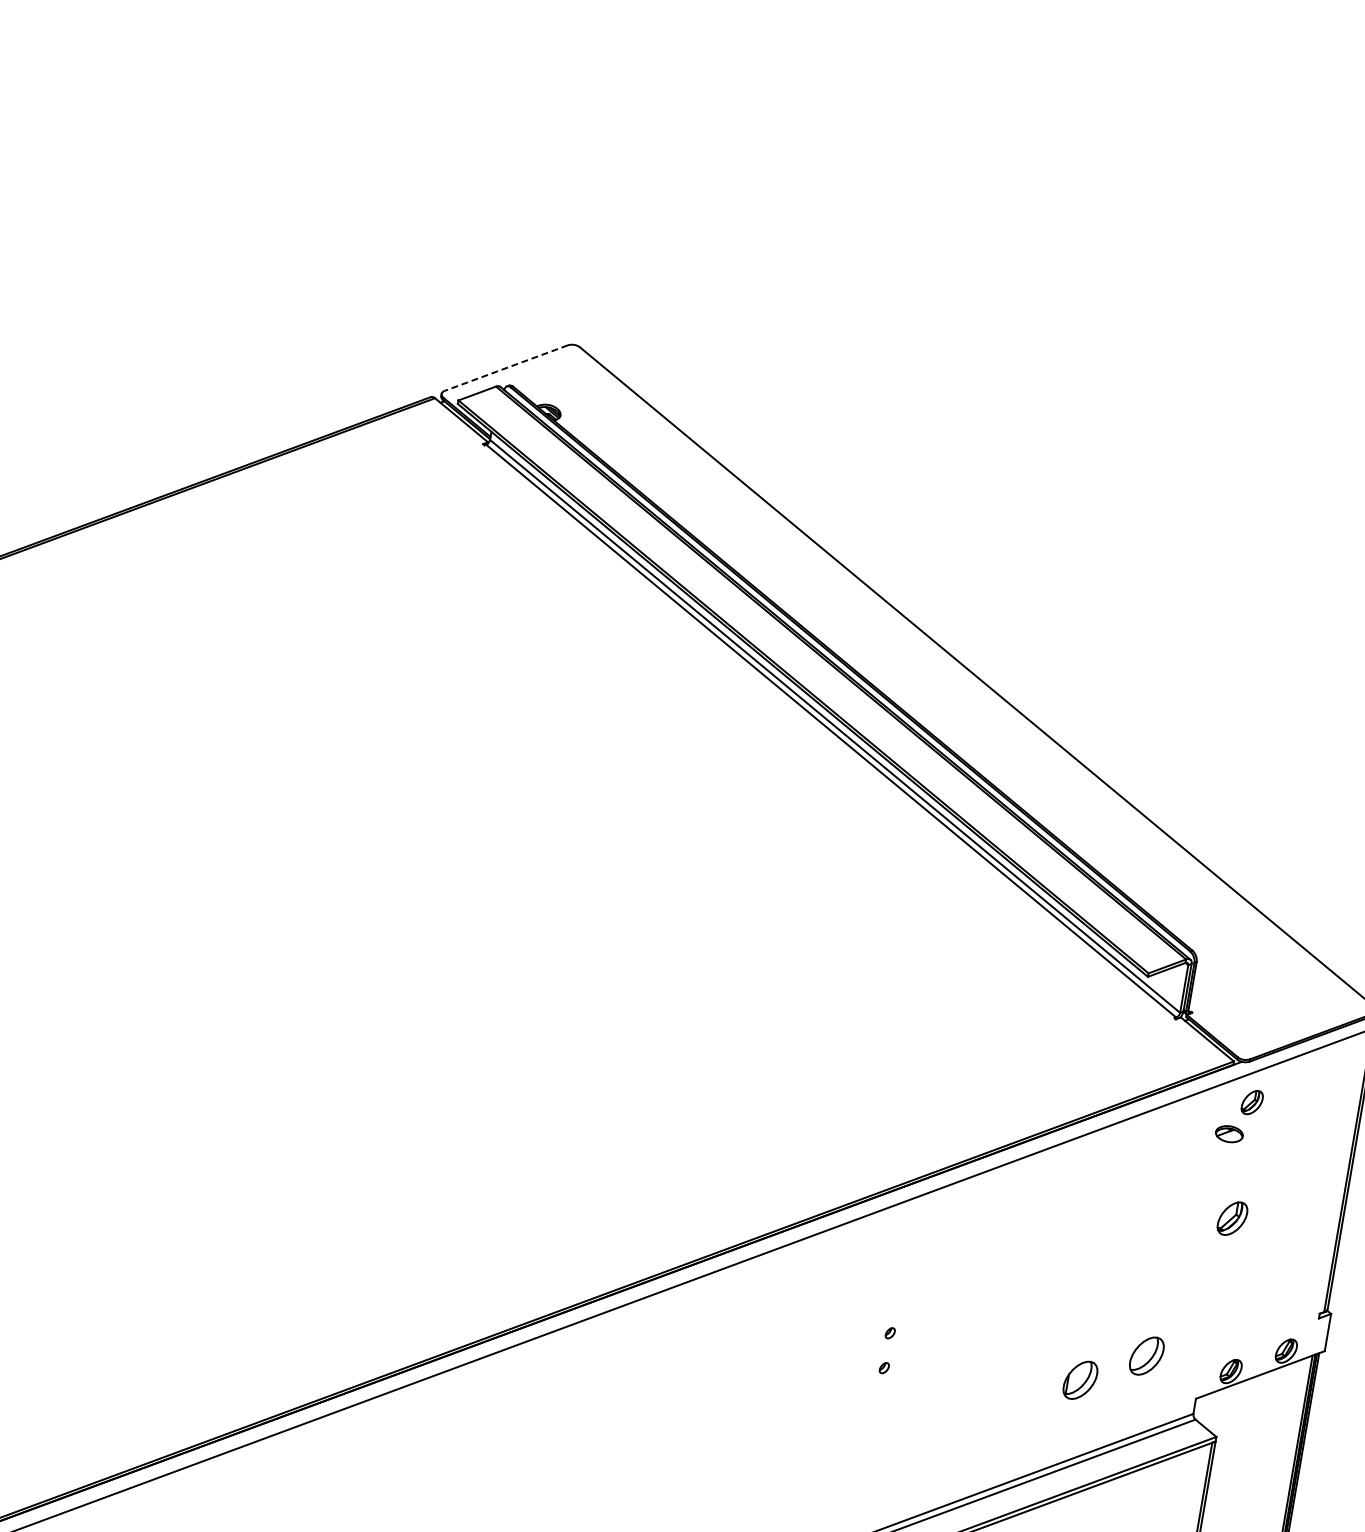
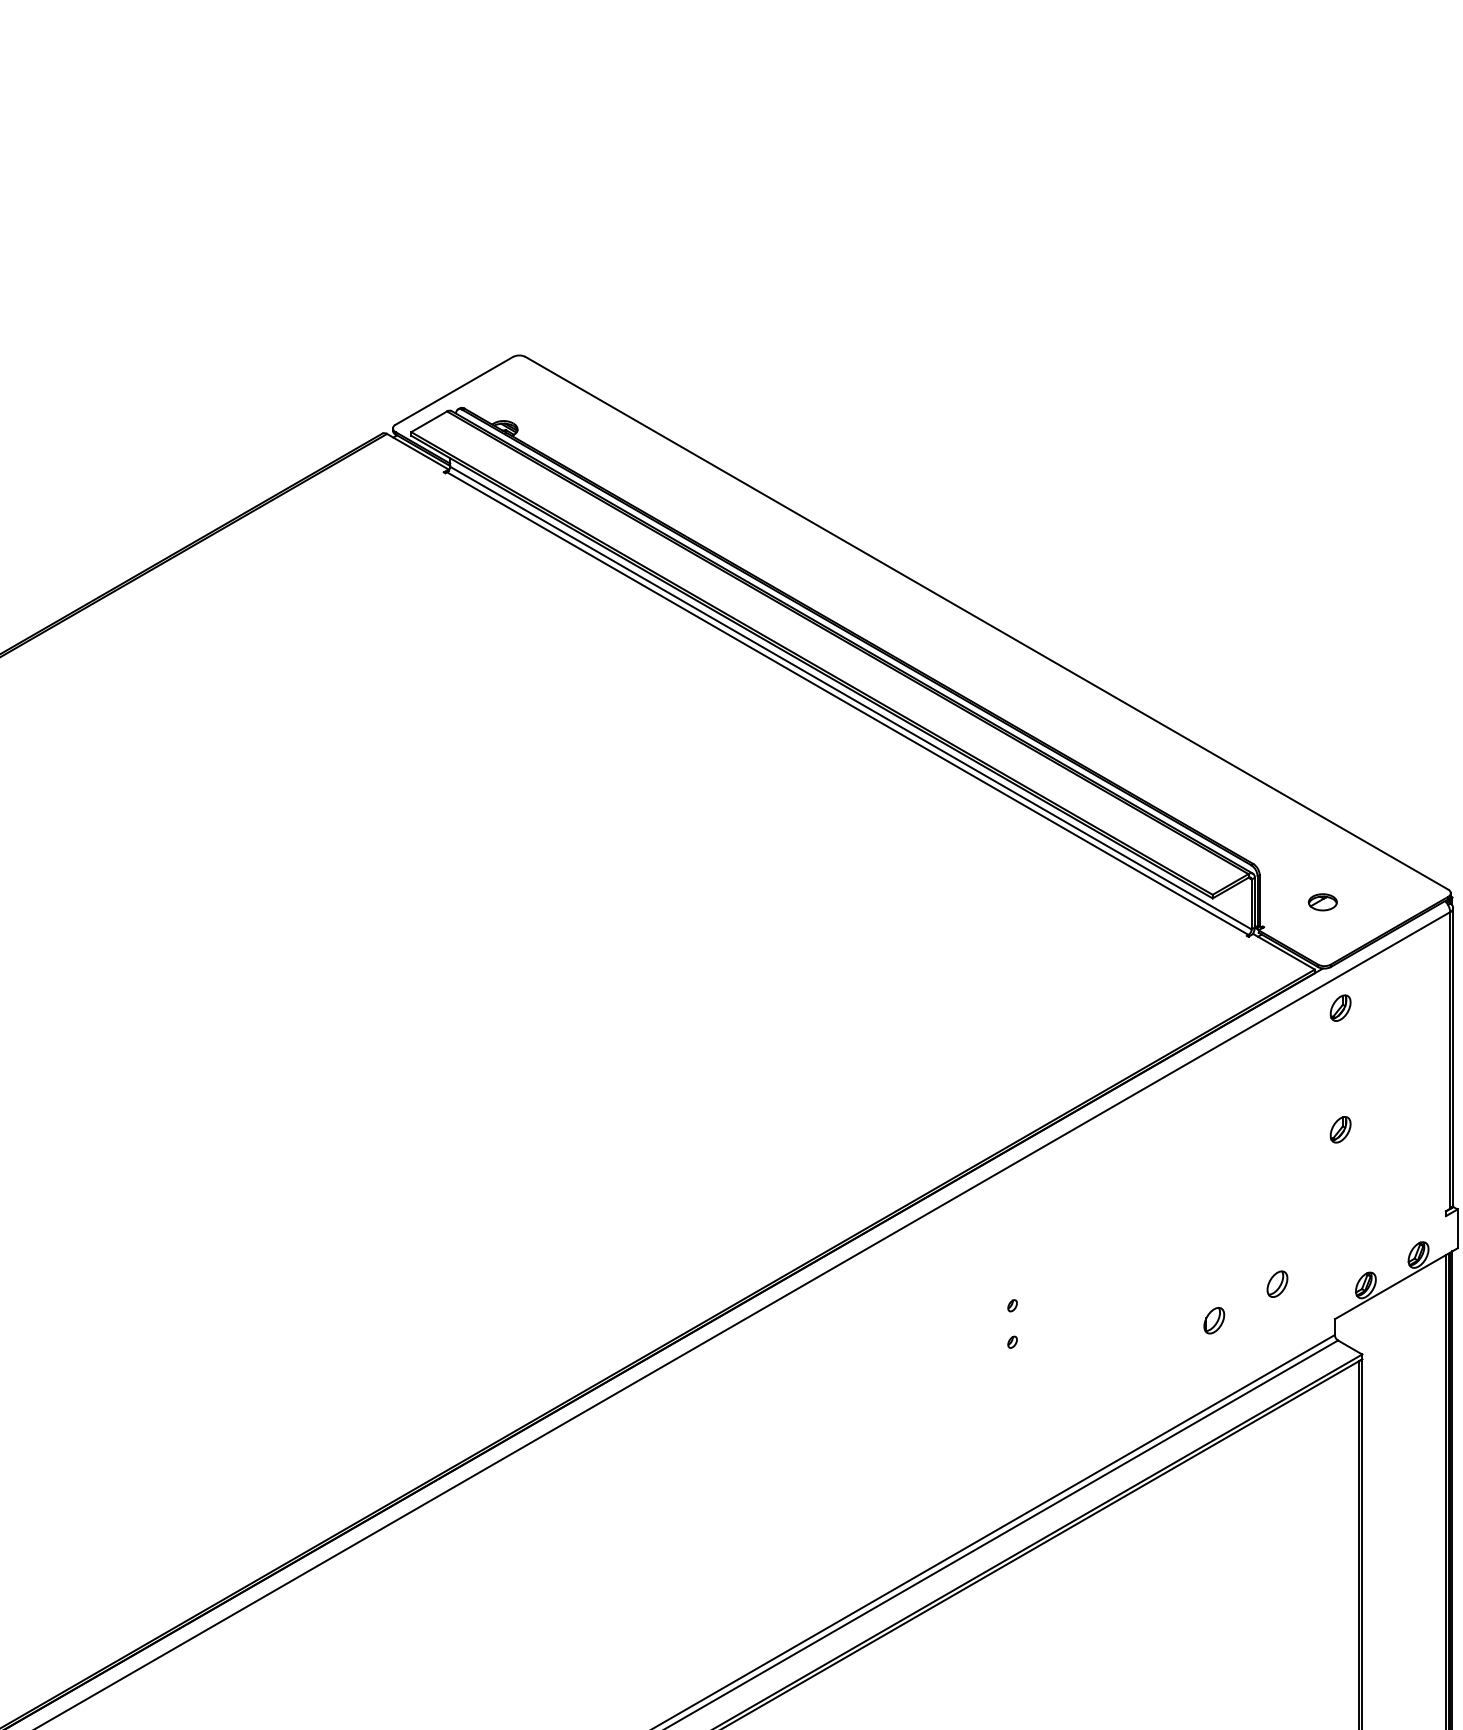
line: (506, 367) -> (454, 390), dashed -> solid
part: (1229, 1134) -> (1322, 902), moved
part: (1232, 1218) -> (1340, 1129), size x0.71
part: (1147, 1355) -> (1277, 1283), size x0.62
part: (1080, 1380) -> (1214, 1320), size x0.62

